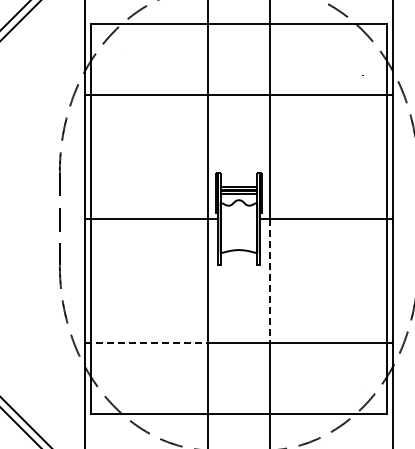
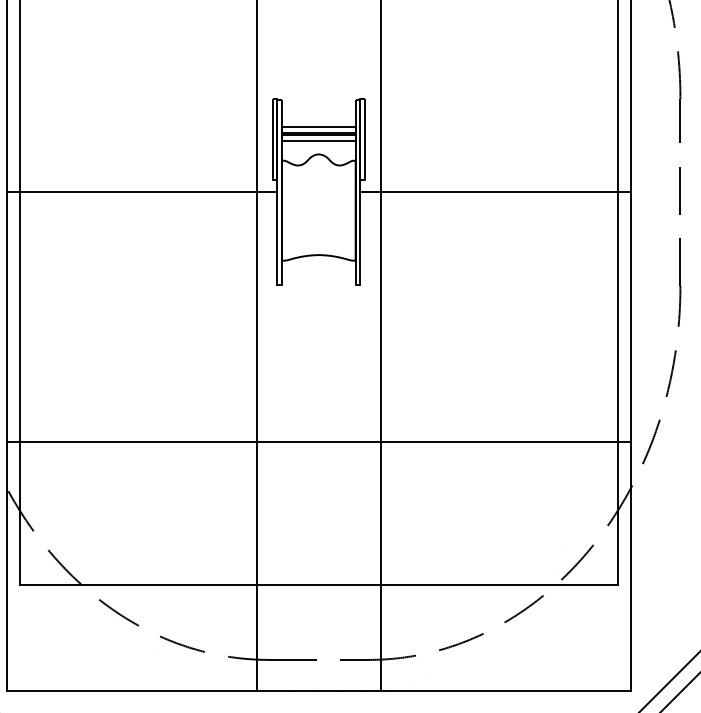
line: (269, 280) -> (380, 316), dashed -> solid
line: (146, 342) -> (132, 441), dashed -> solid

